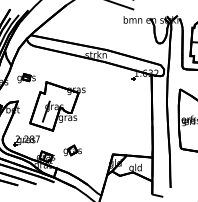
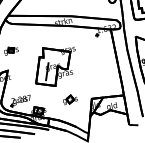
part: (57, 106) -> (55, 65), moved
part: (72, 150) -> (70, 99), moved

